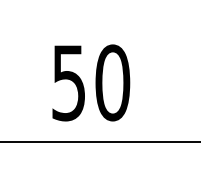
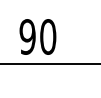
text: (68, 81) -> (27, 36), 50 -> 90

